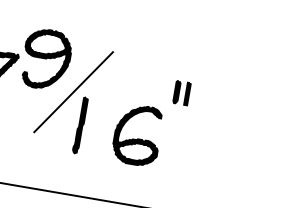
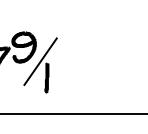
part: (149, 120) -> (81, 69), removed

